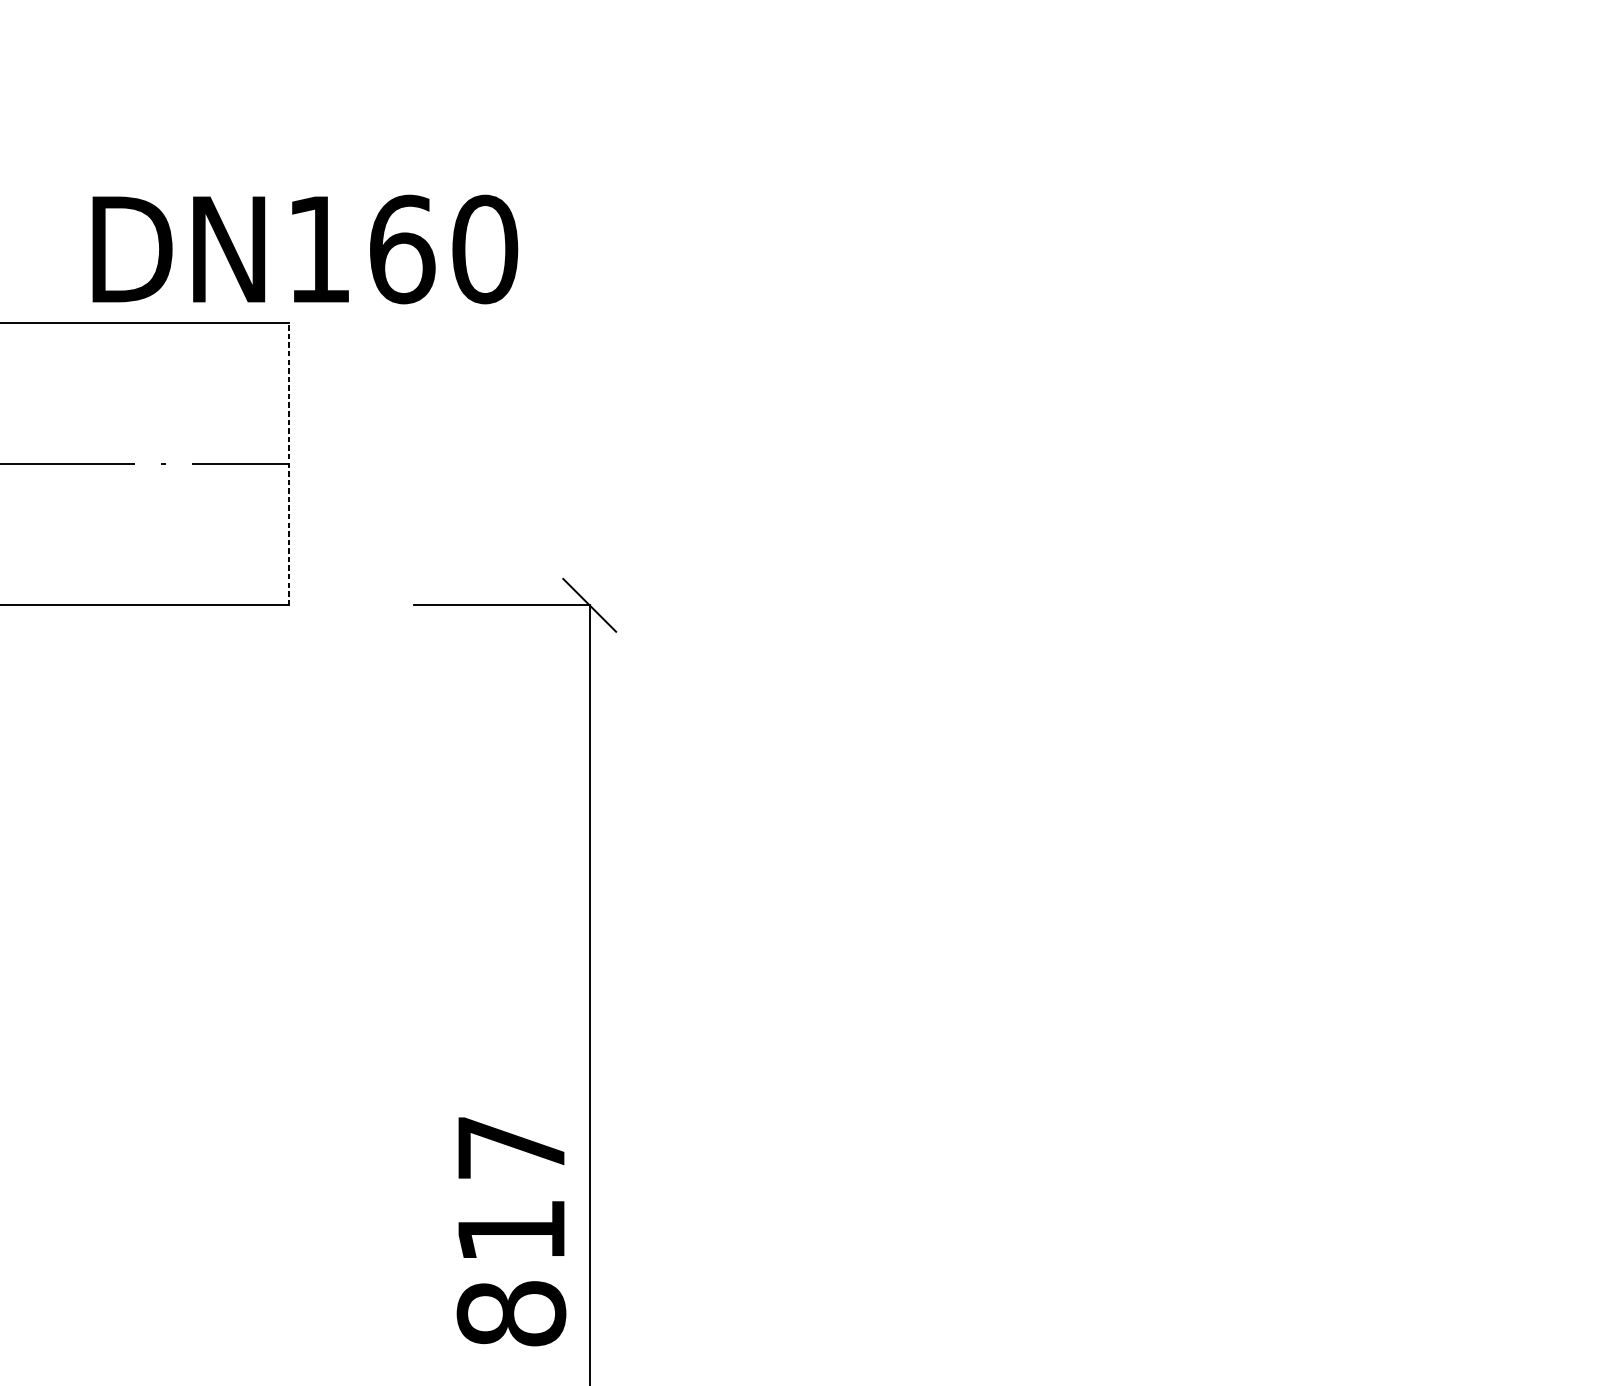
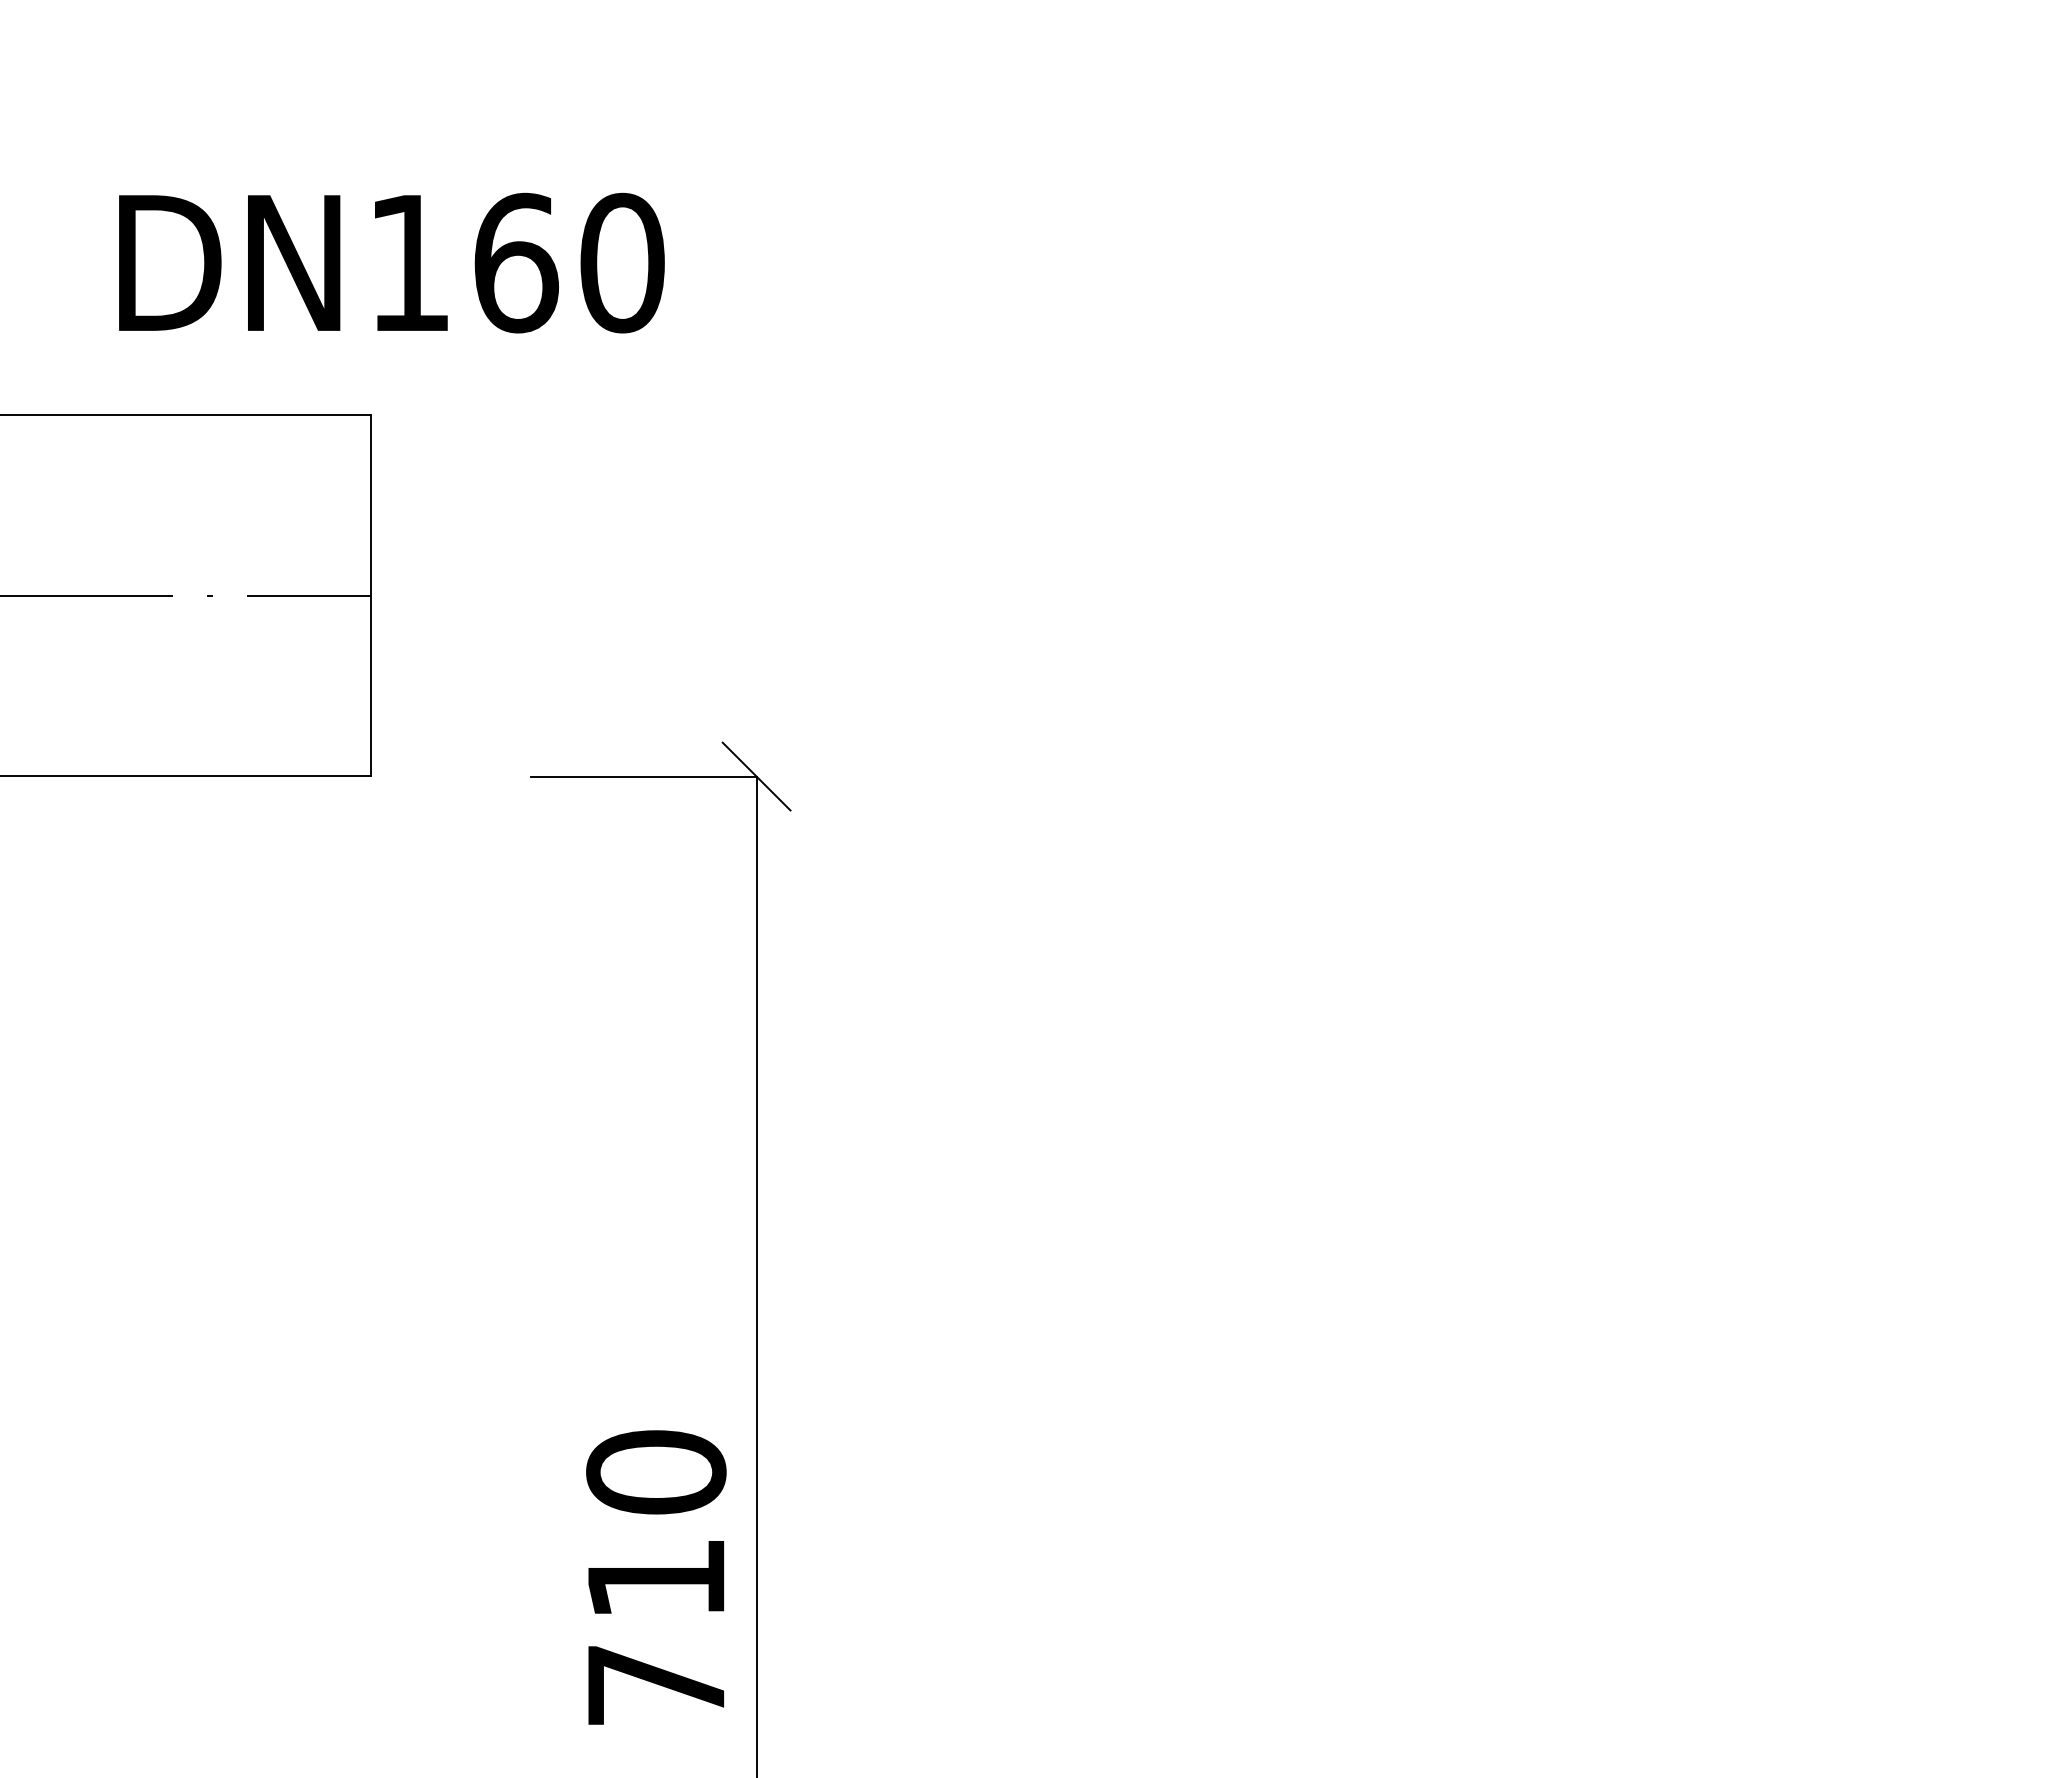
text: (305, 249) -> (391, 262), moved
line: (289, 464) -> (371, 595), dashed -> solid
text: (511, 1230) -> (656, 1578), 817 -> 710

